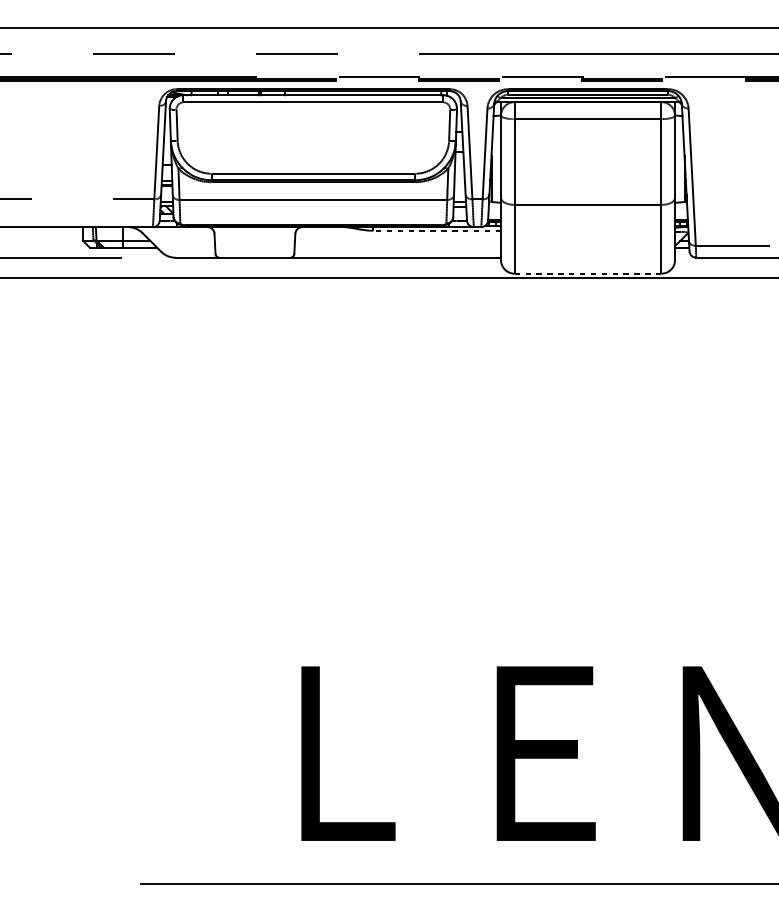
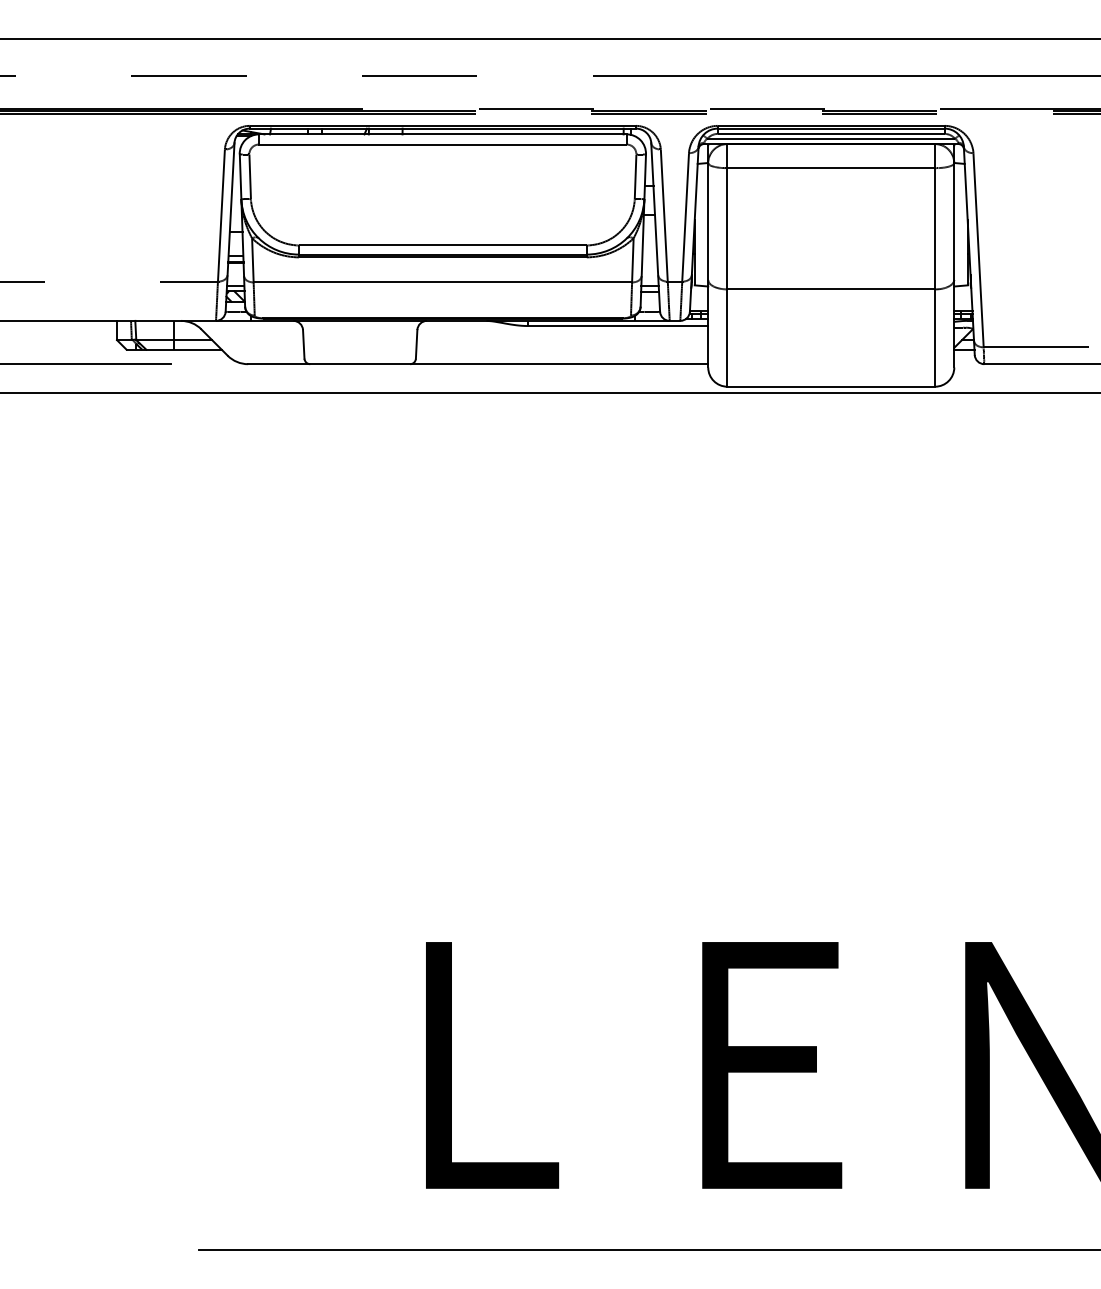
line: (436, 231) -> (617, 326), dashed -> solid
line: (588, 273) -> (831, 386), dashed -> solid

